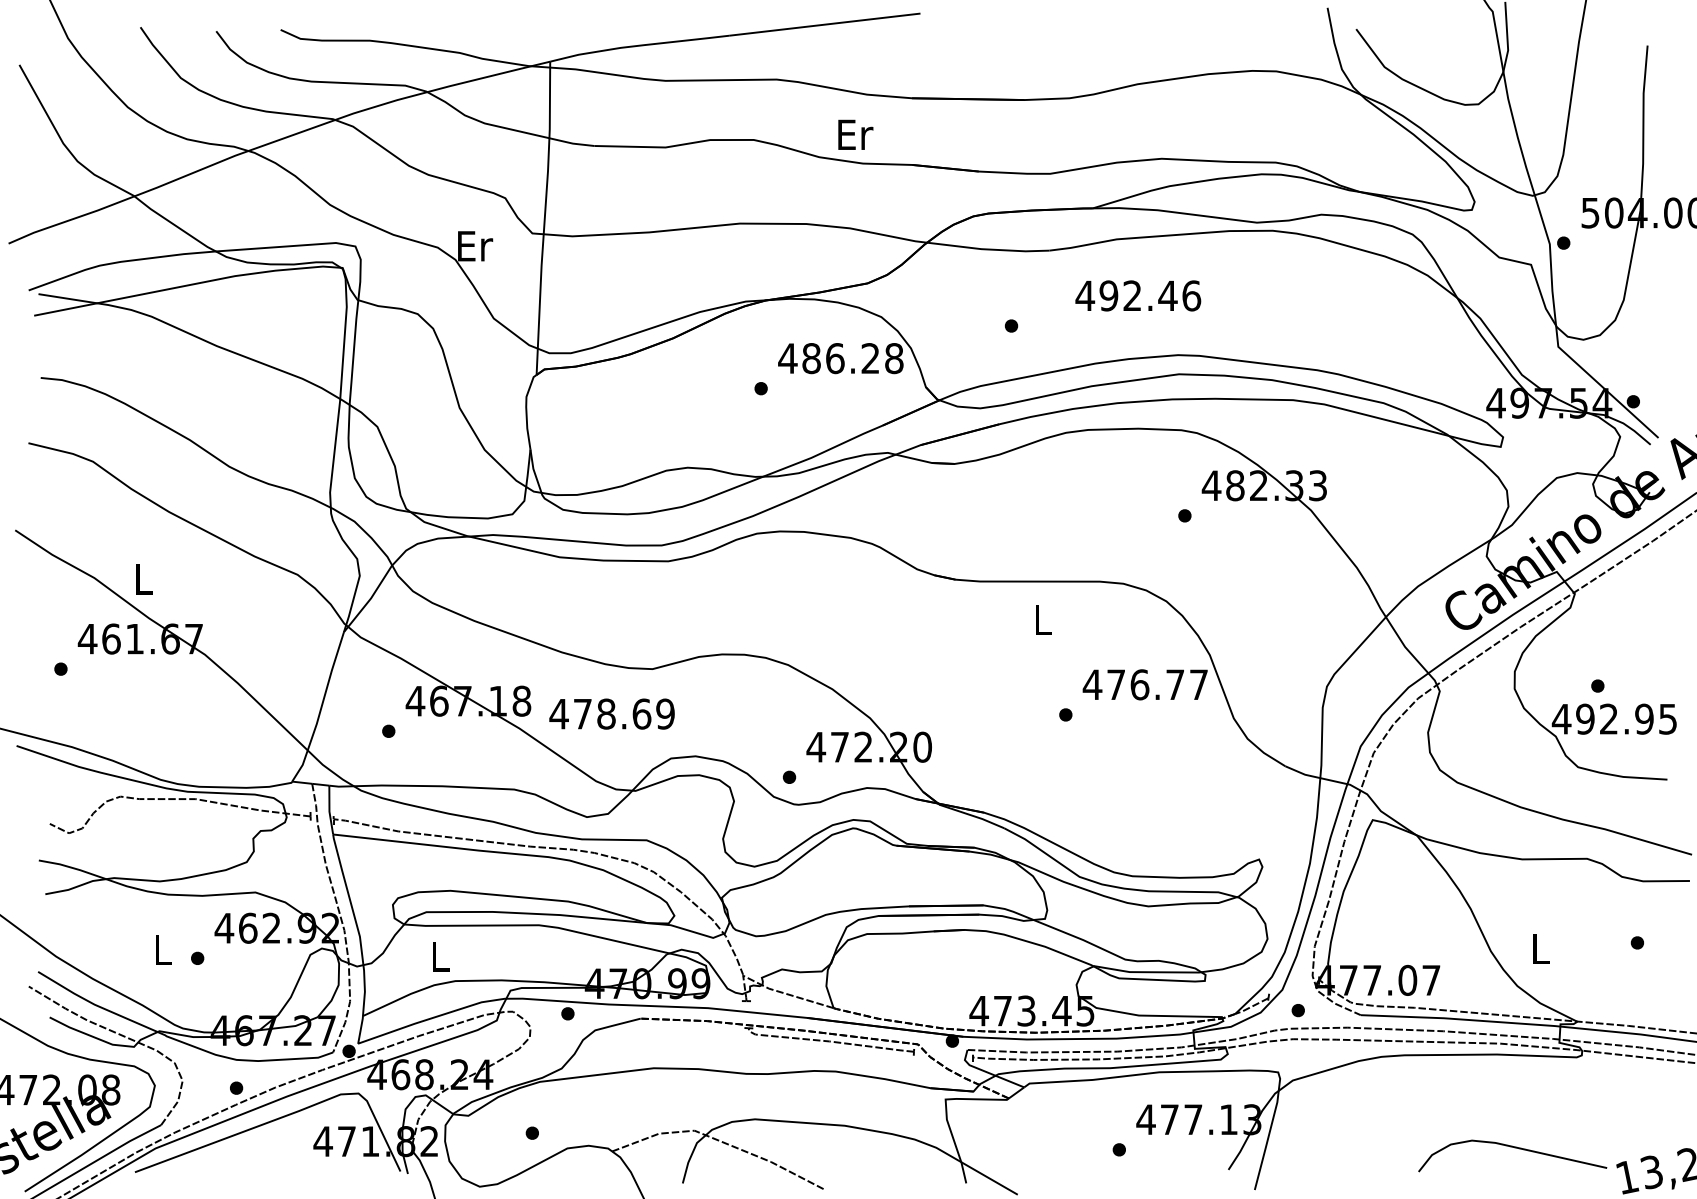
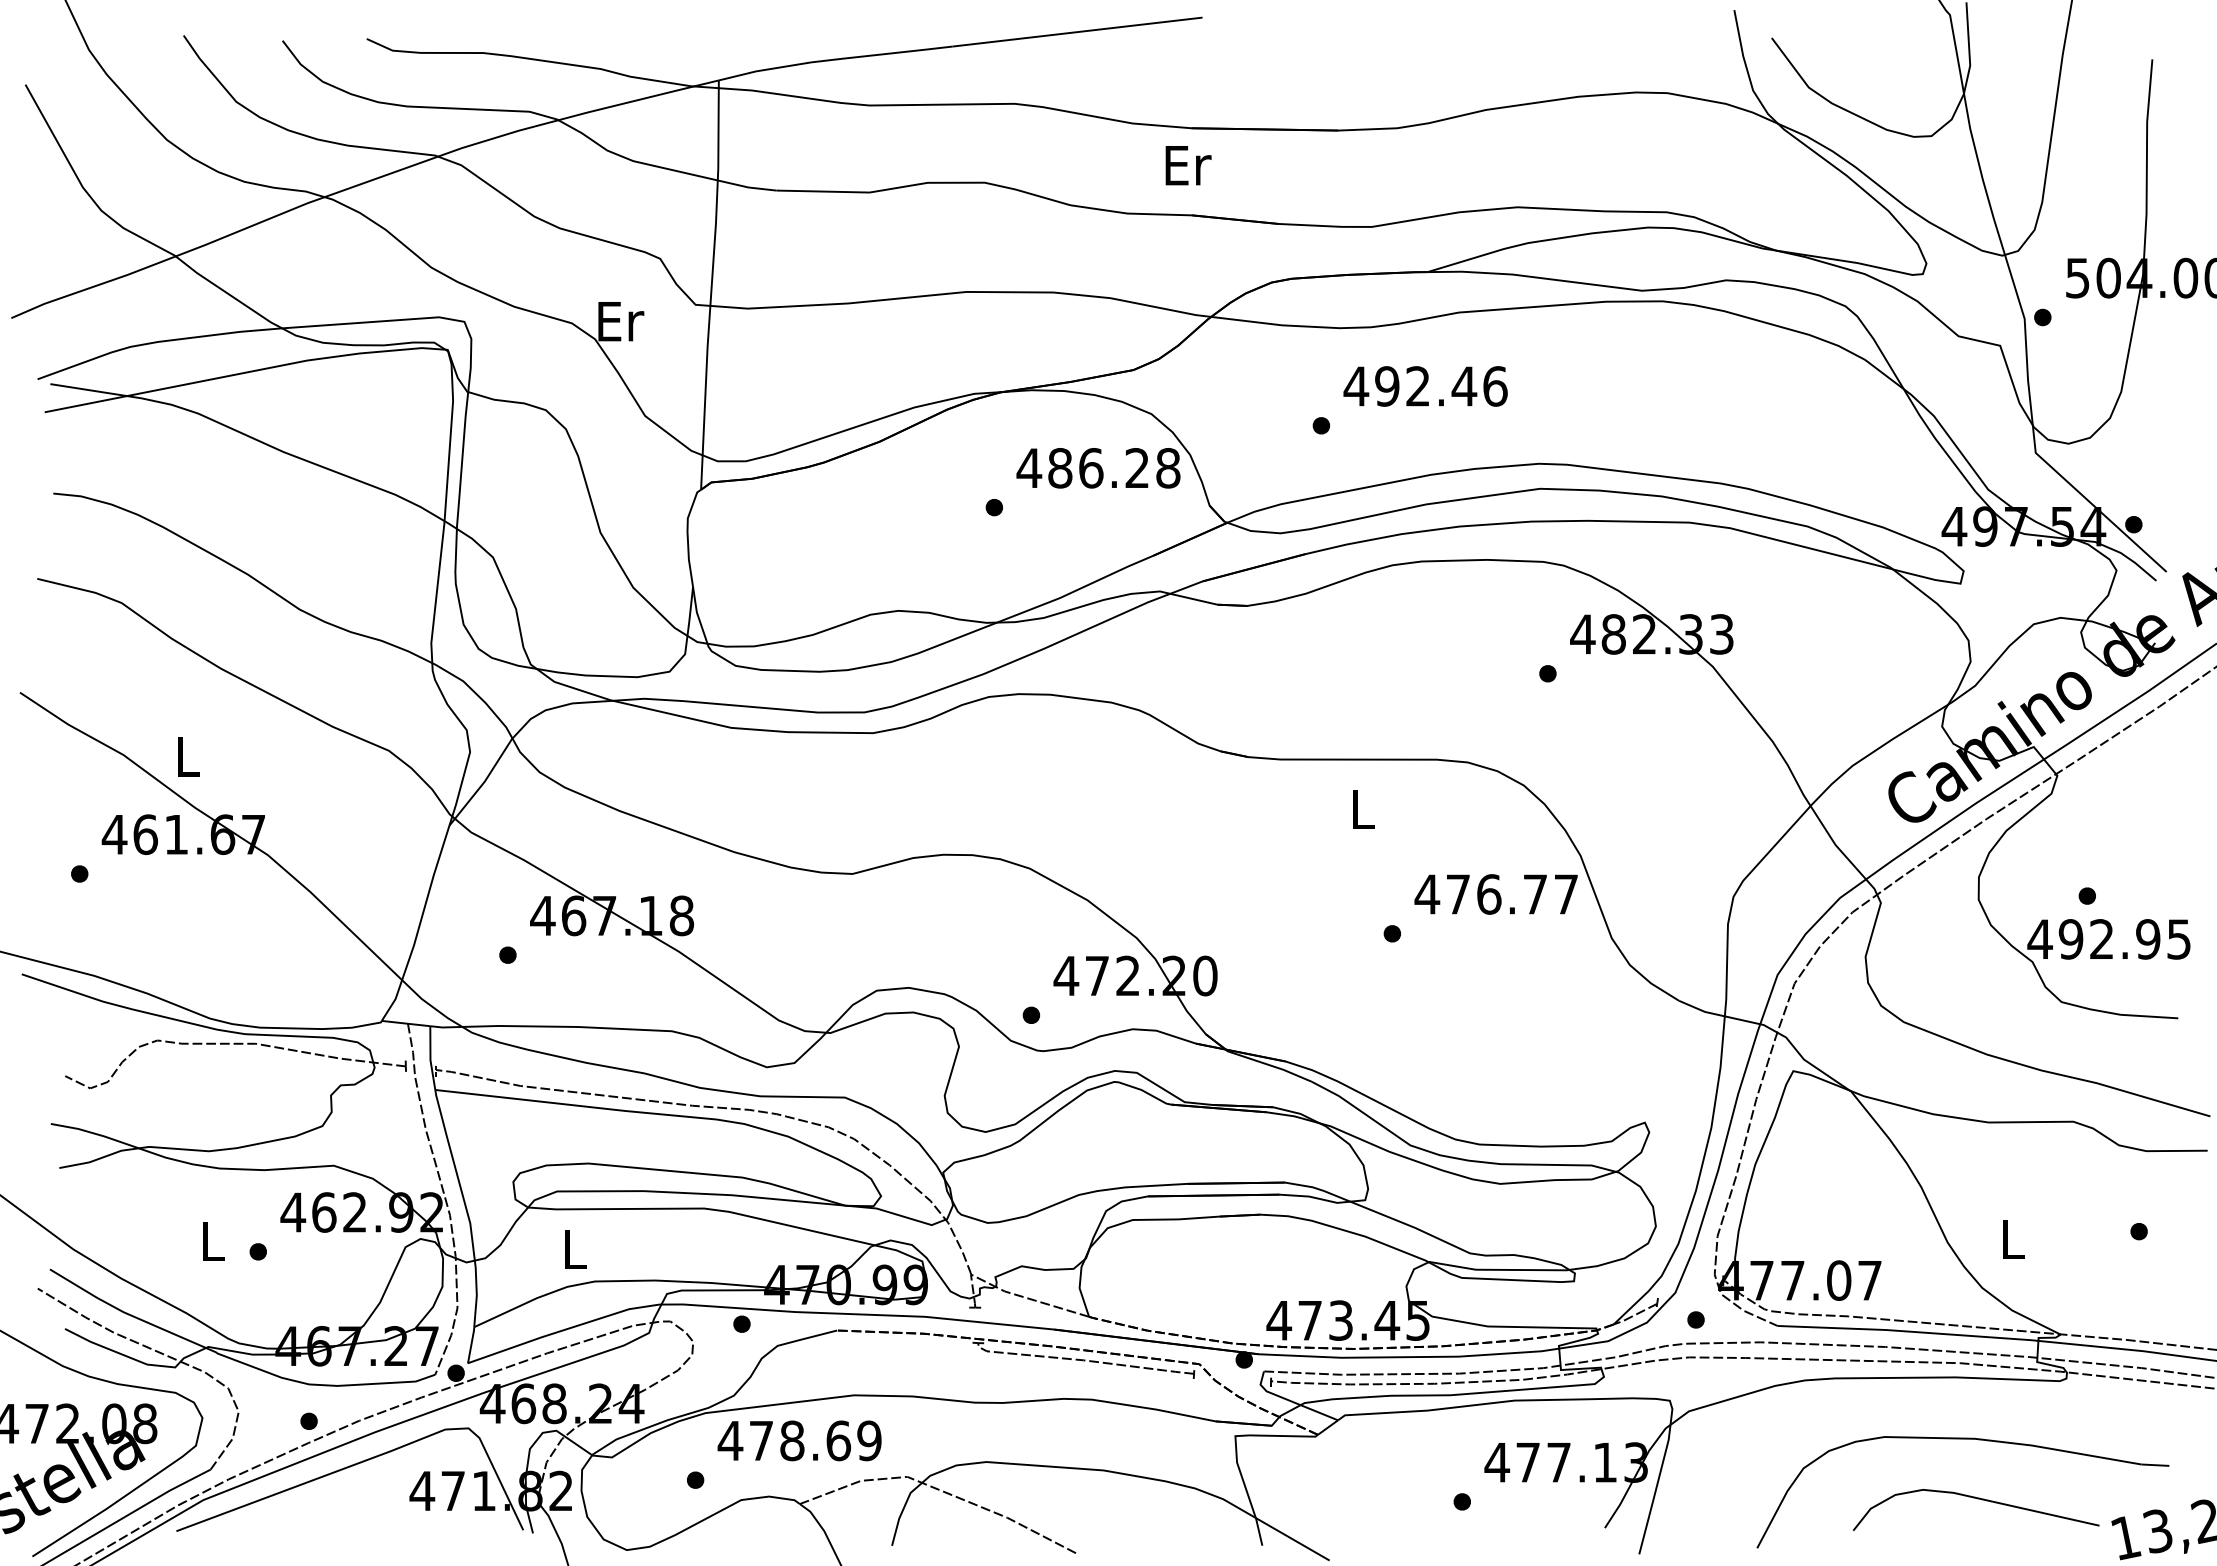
text: (855, 134) -> (1188, 165), moved
text: (1138, 295) -> (1425, 385), moved
text: (611, 713) -> (798, 1440), moved
part: (1502, 1102) -> (1962, 1440), added

